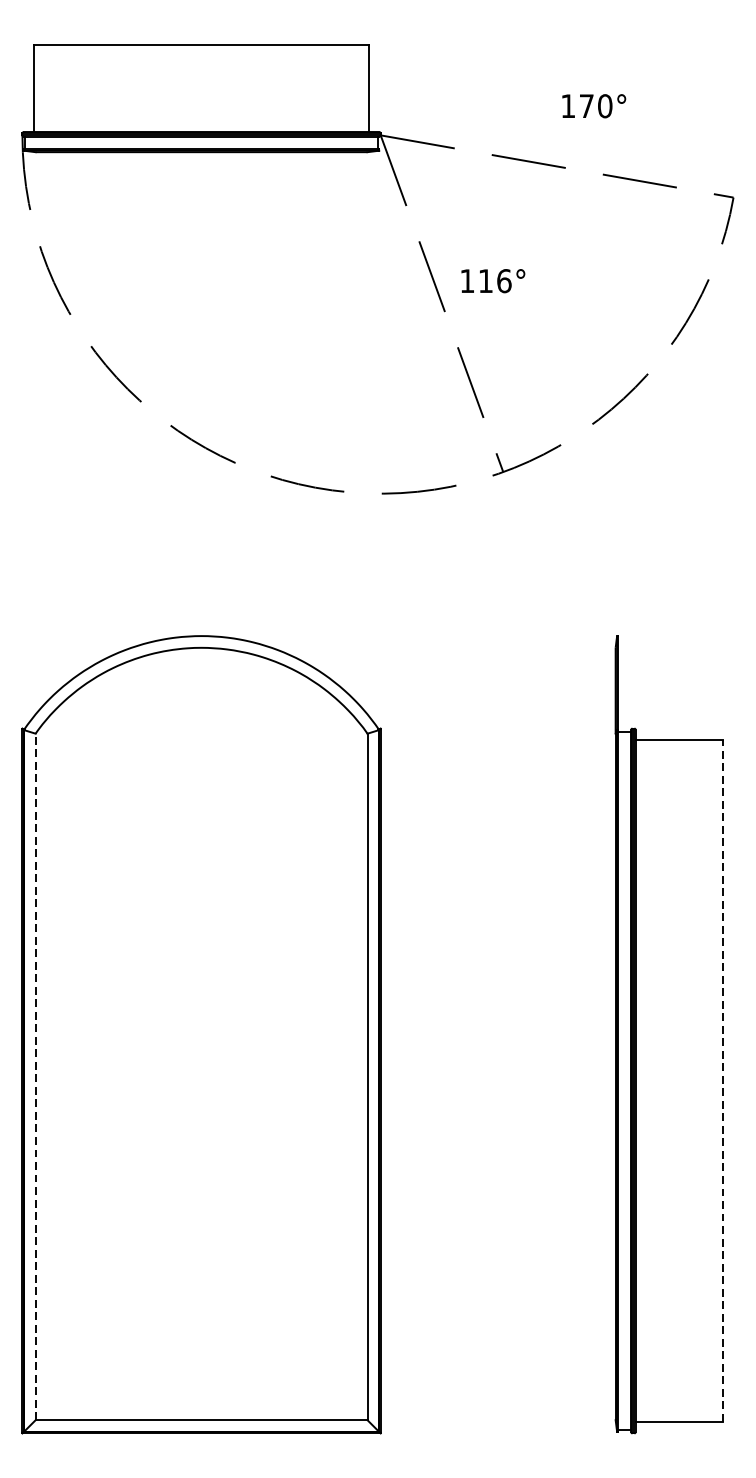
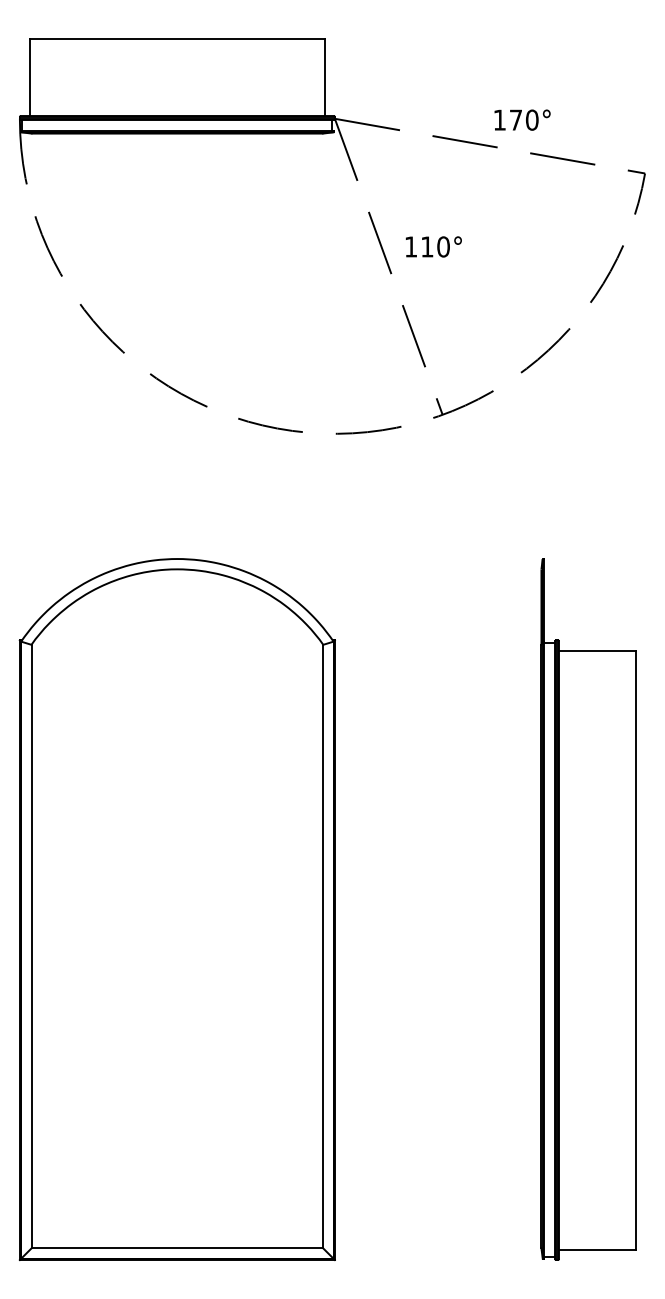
text: (594, 105) -> (522, 119), moved
text: (504, 280) -> (443, 246), 116° -> 110°
line: (35, 1076) -> (31, 946), dashed -> solid
line: (723, 1081) -> (636, 950), dashed -> solid

